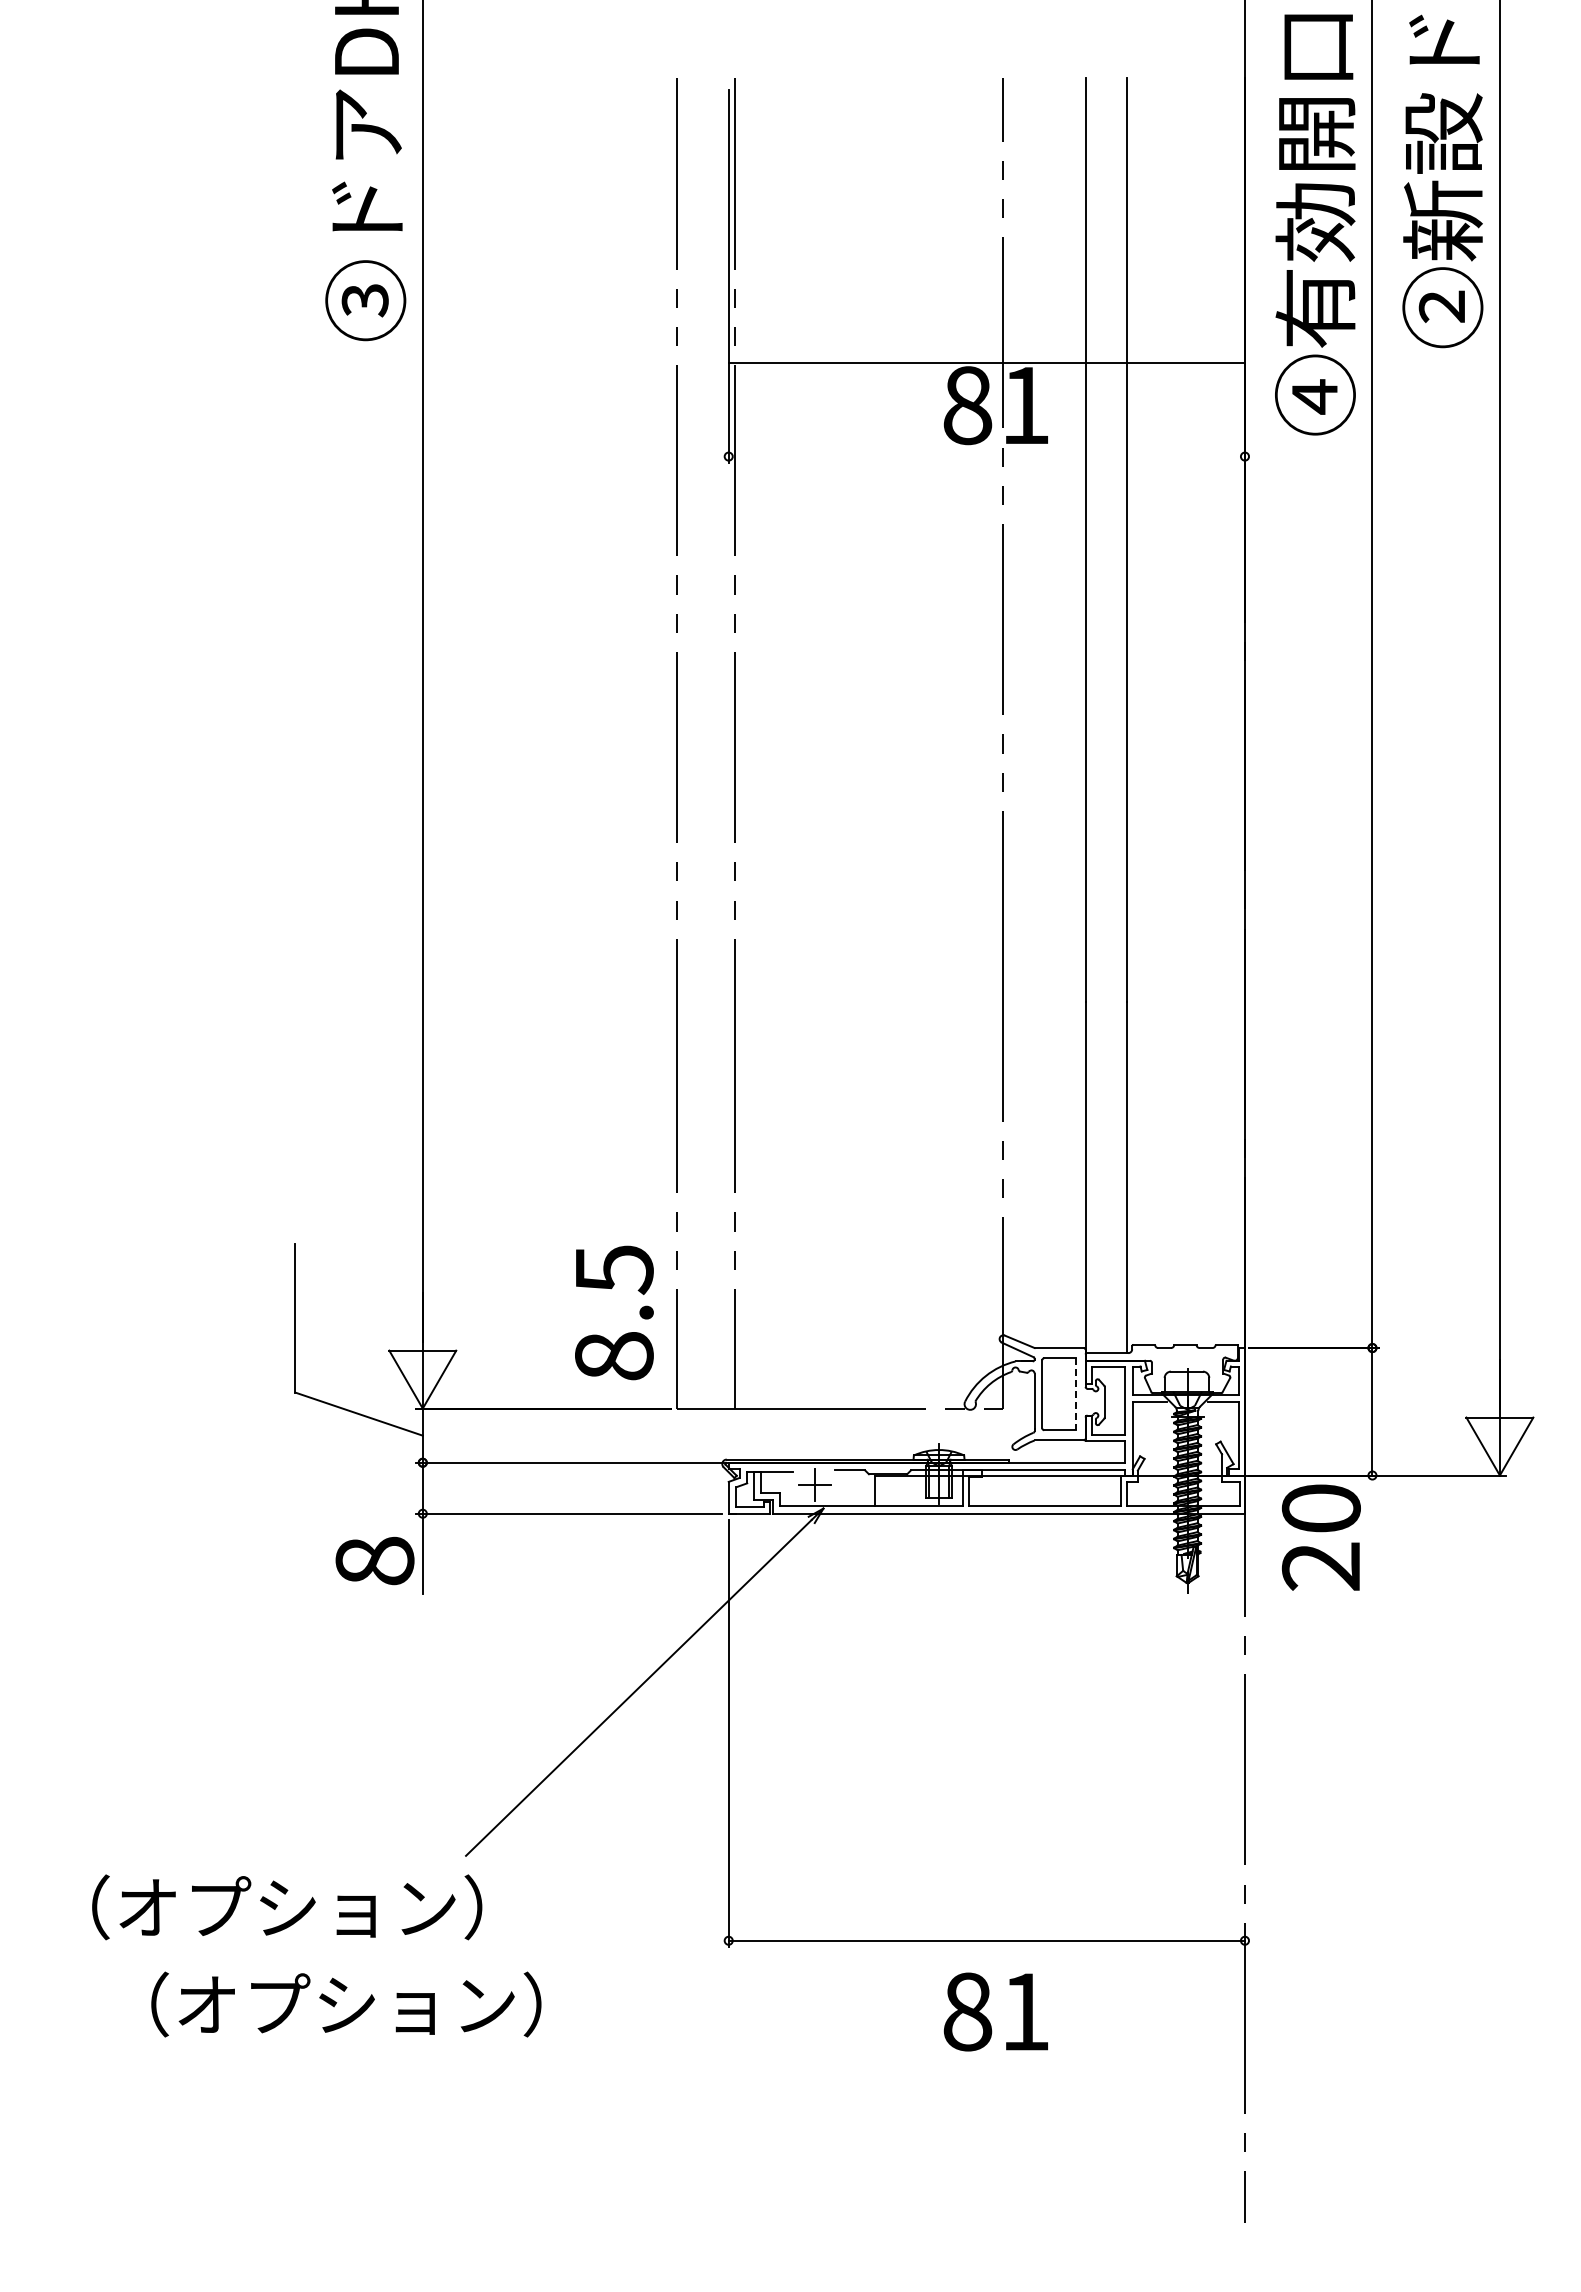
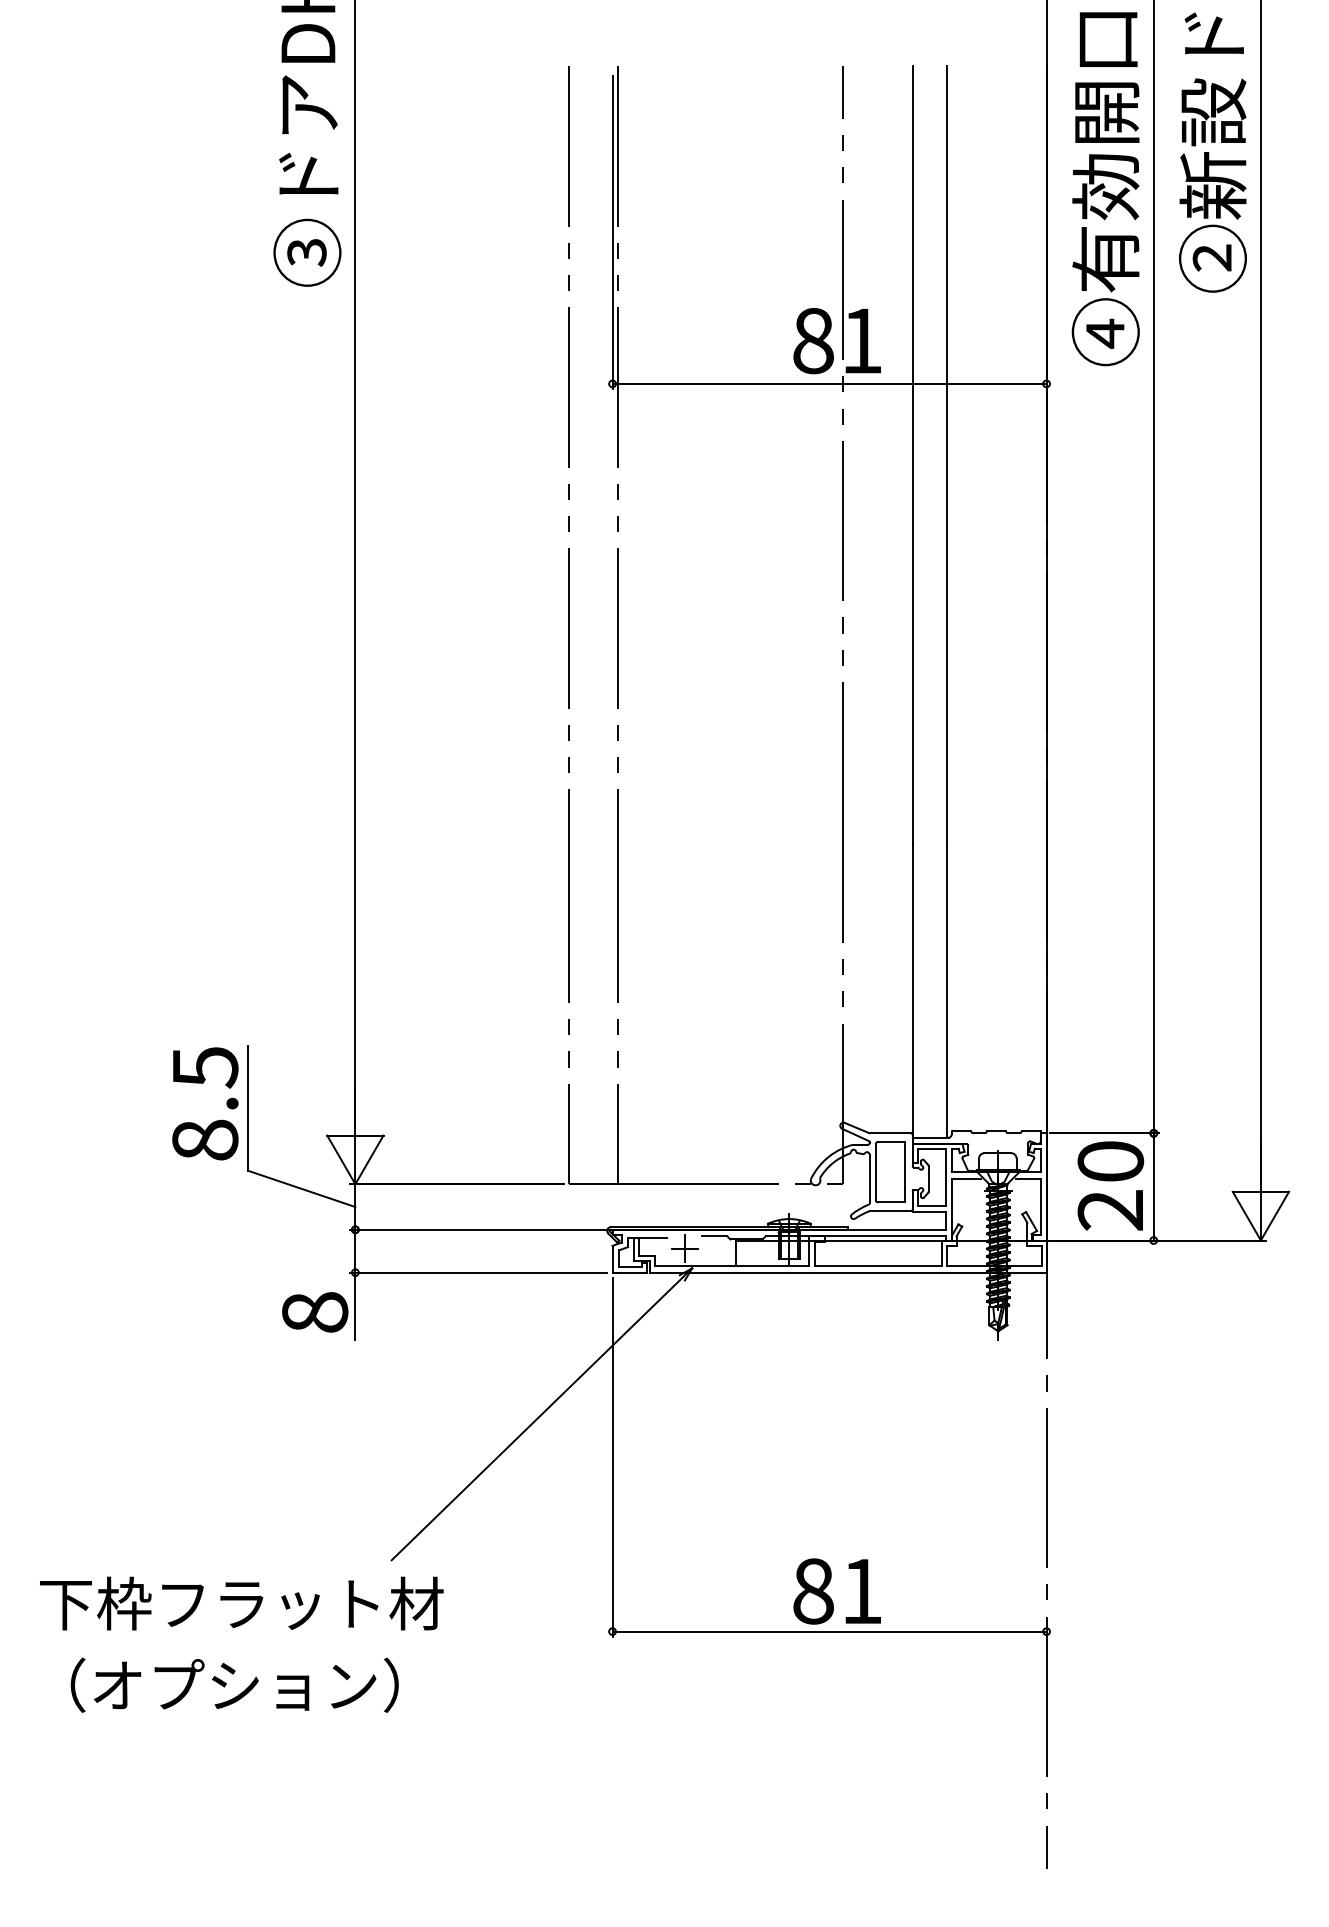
line: (986, 362) -> (829, 383), moved
text: (614, 1312) -> (205, 1103), moved
line: (1076, 1394) -> (904, 1172), dashed -> solid
text: (1320, 1537) -> (1110, 1185), moved
text: (287, 1907) -> (241, 1603), （オプション） -> 下枠フラット材
text: (346, 2004) -> (234, 1685), moved
text: (995, 2011) -> (836, 1591), moved

